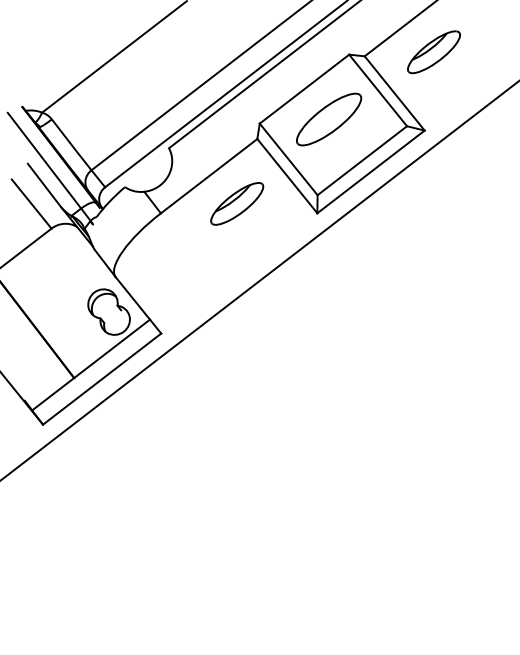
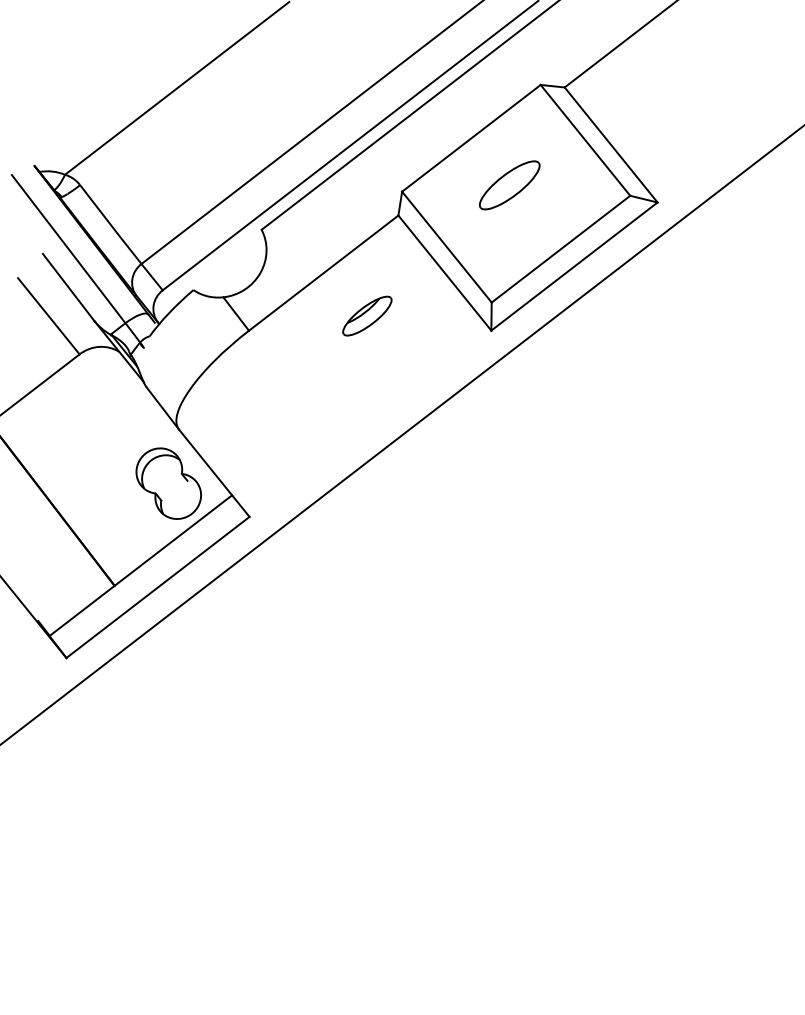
part: (433, 52) -> (671, 81), removed
part: (329, 119) -> (510, 185), size x0.6
part: (237, 203) -> (367, 315), size x0.6

